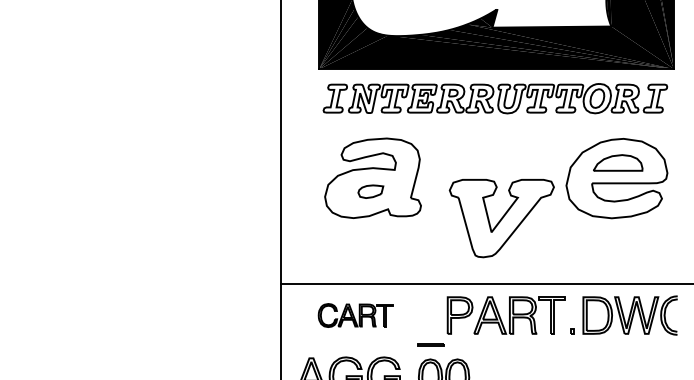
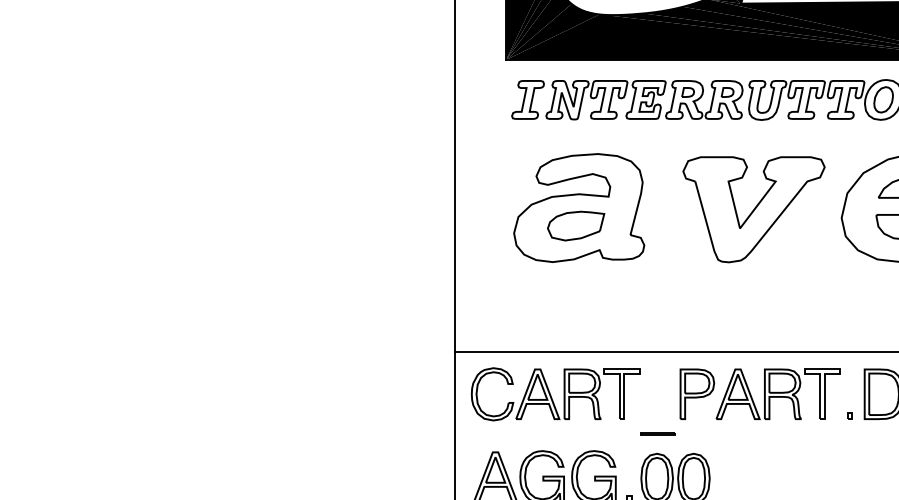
part: (370, 191) -> (575, 225), size x1.67
part: (501, 218) -> (753, 209), moved
part: (355, 315) -> (555, 394), size x1.67

